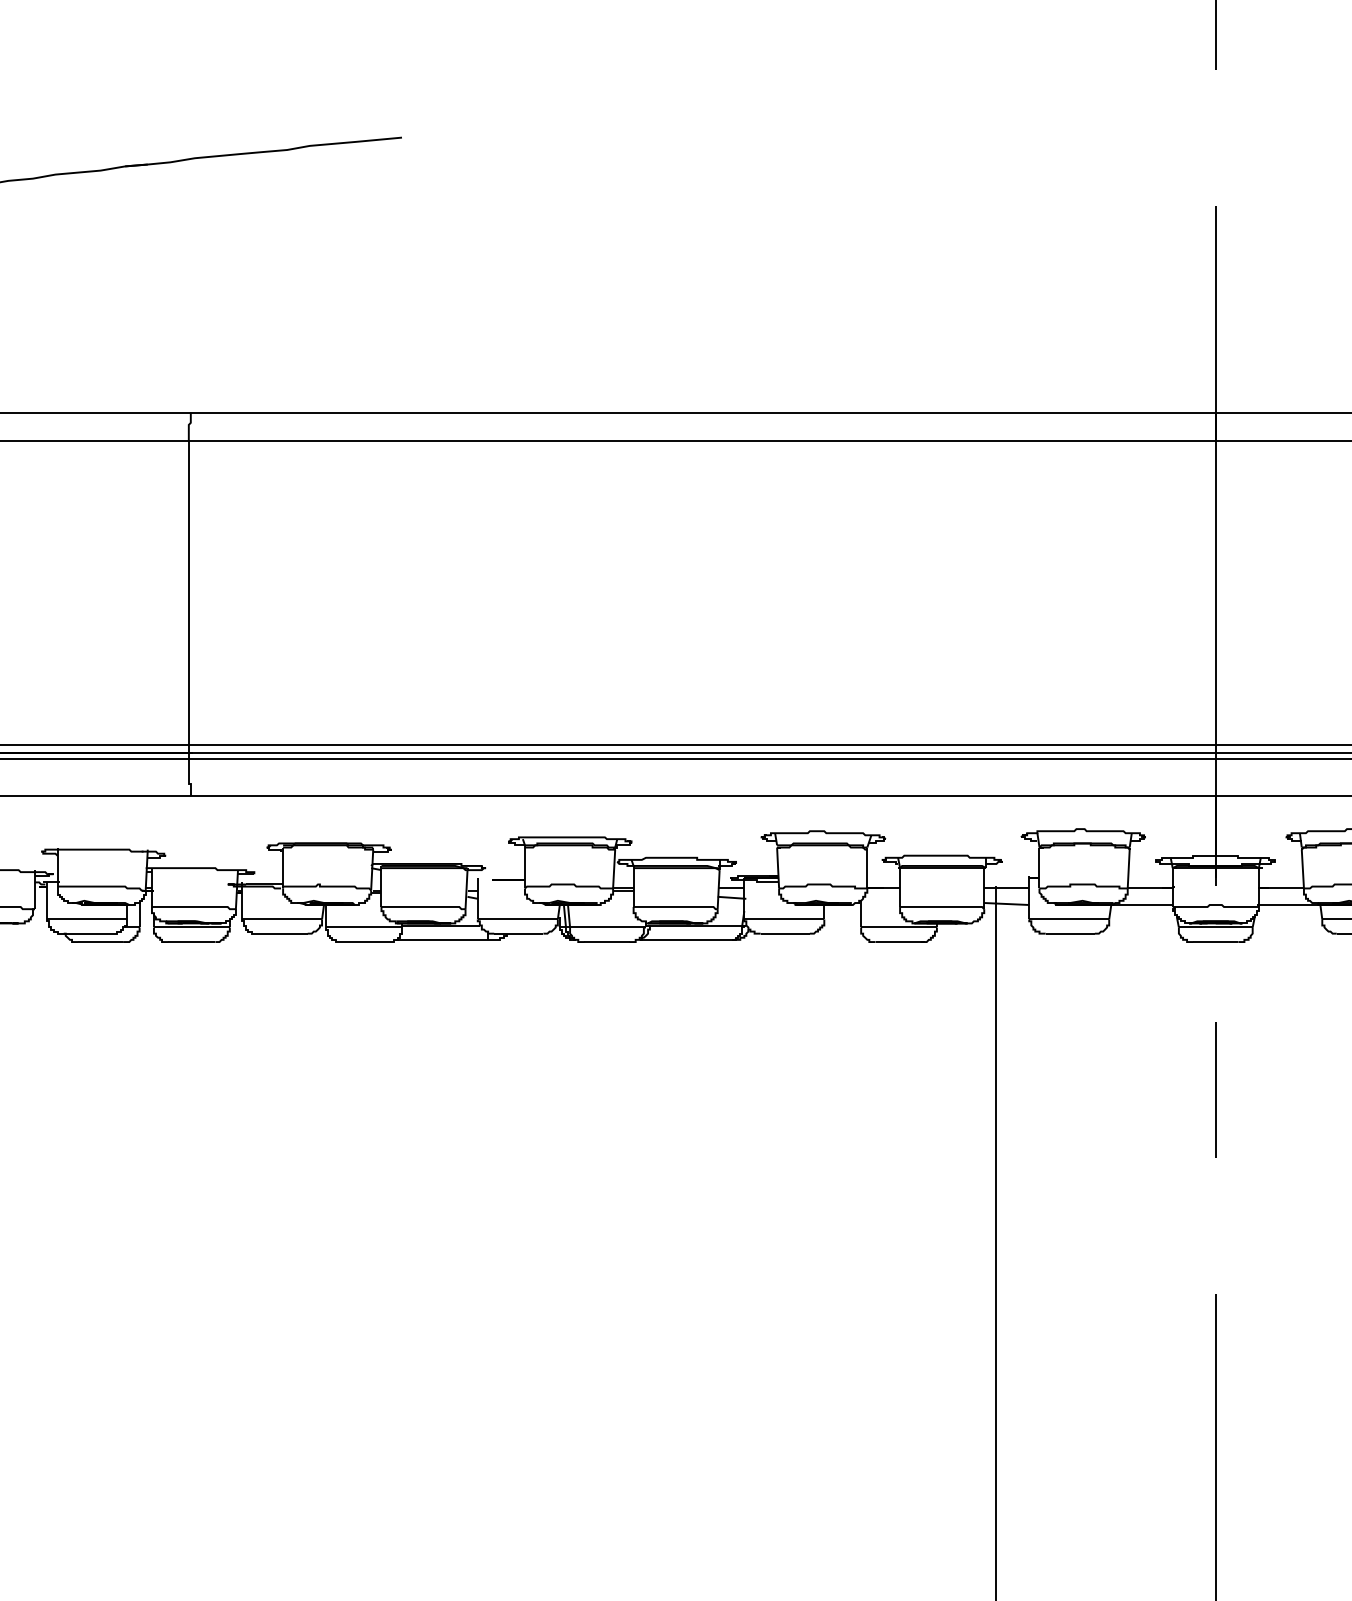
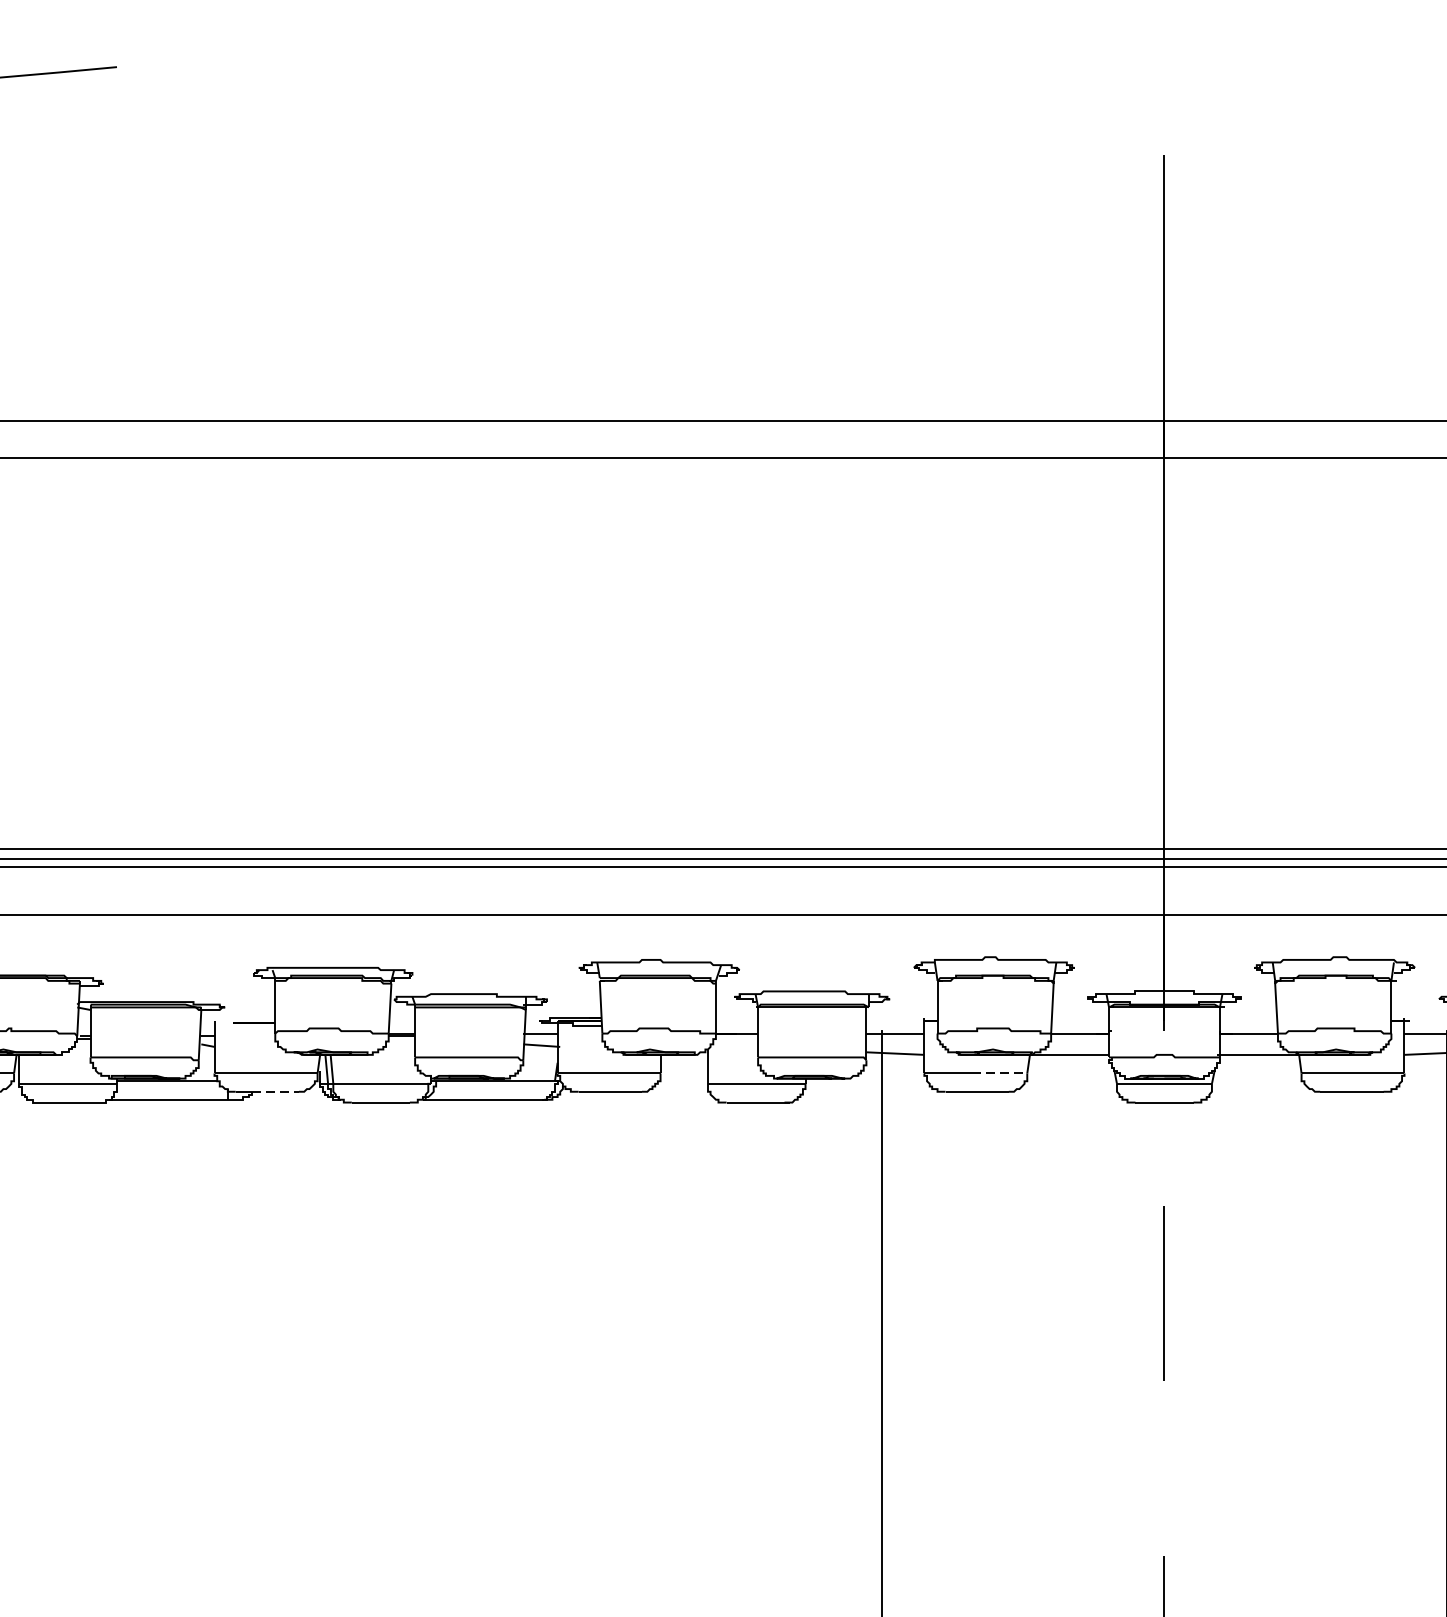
line: (1087, 919) -> (999, 1073), solid -> dashed
line: (525, 933) -> (275, 1091), solid -> dashed

